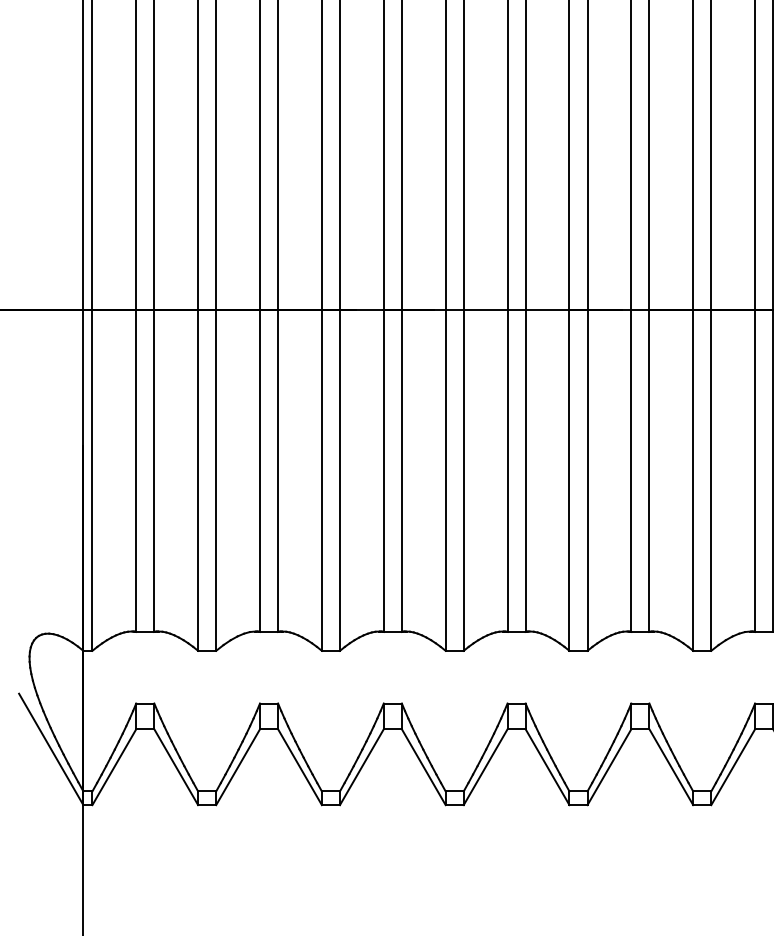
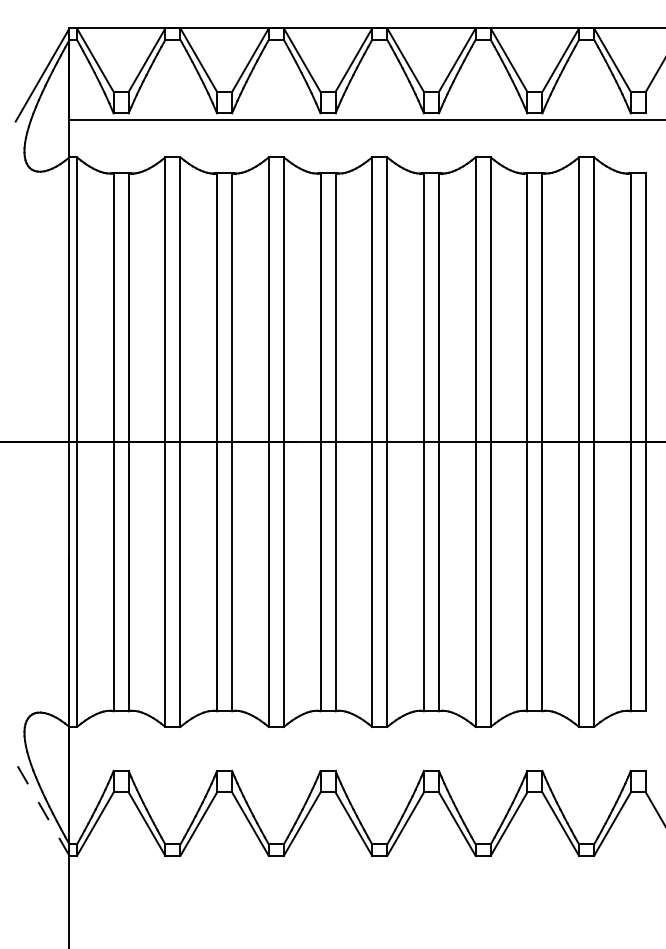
line: (51, 749) -> (42, 809), solid -> dashed

